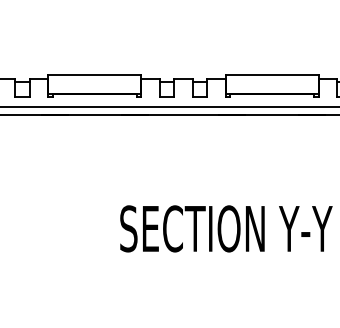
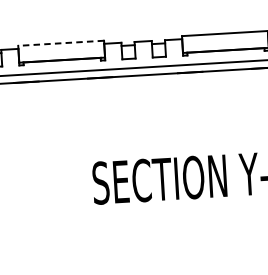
line: (94, 75) -> (60, 43), solid -> dashed

